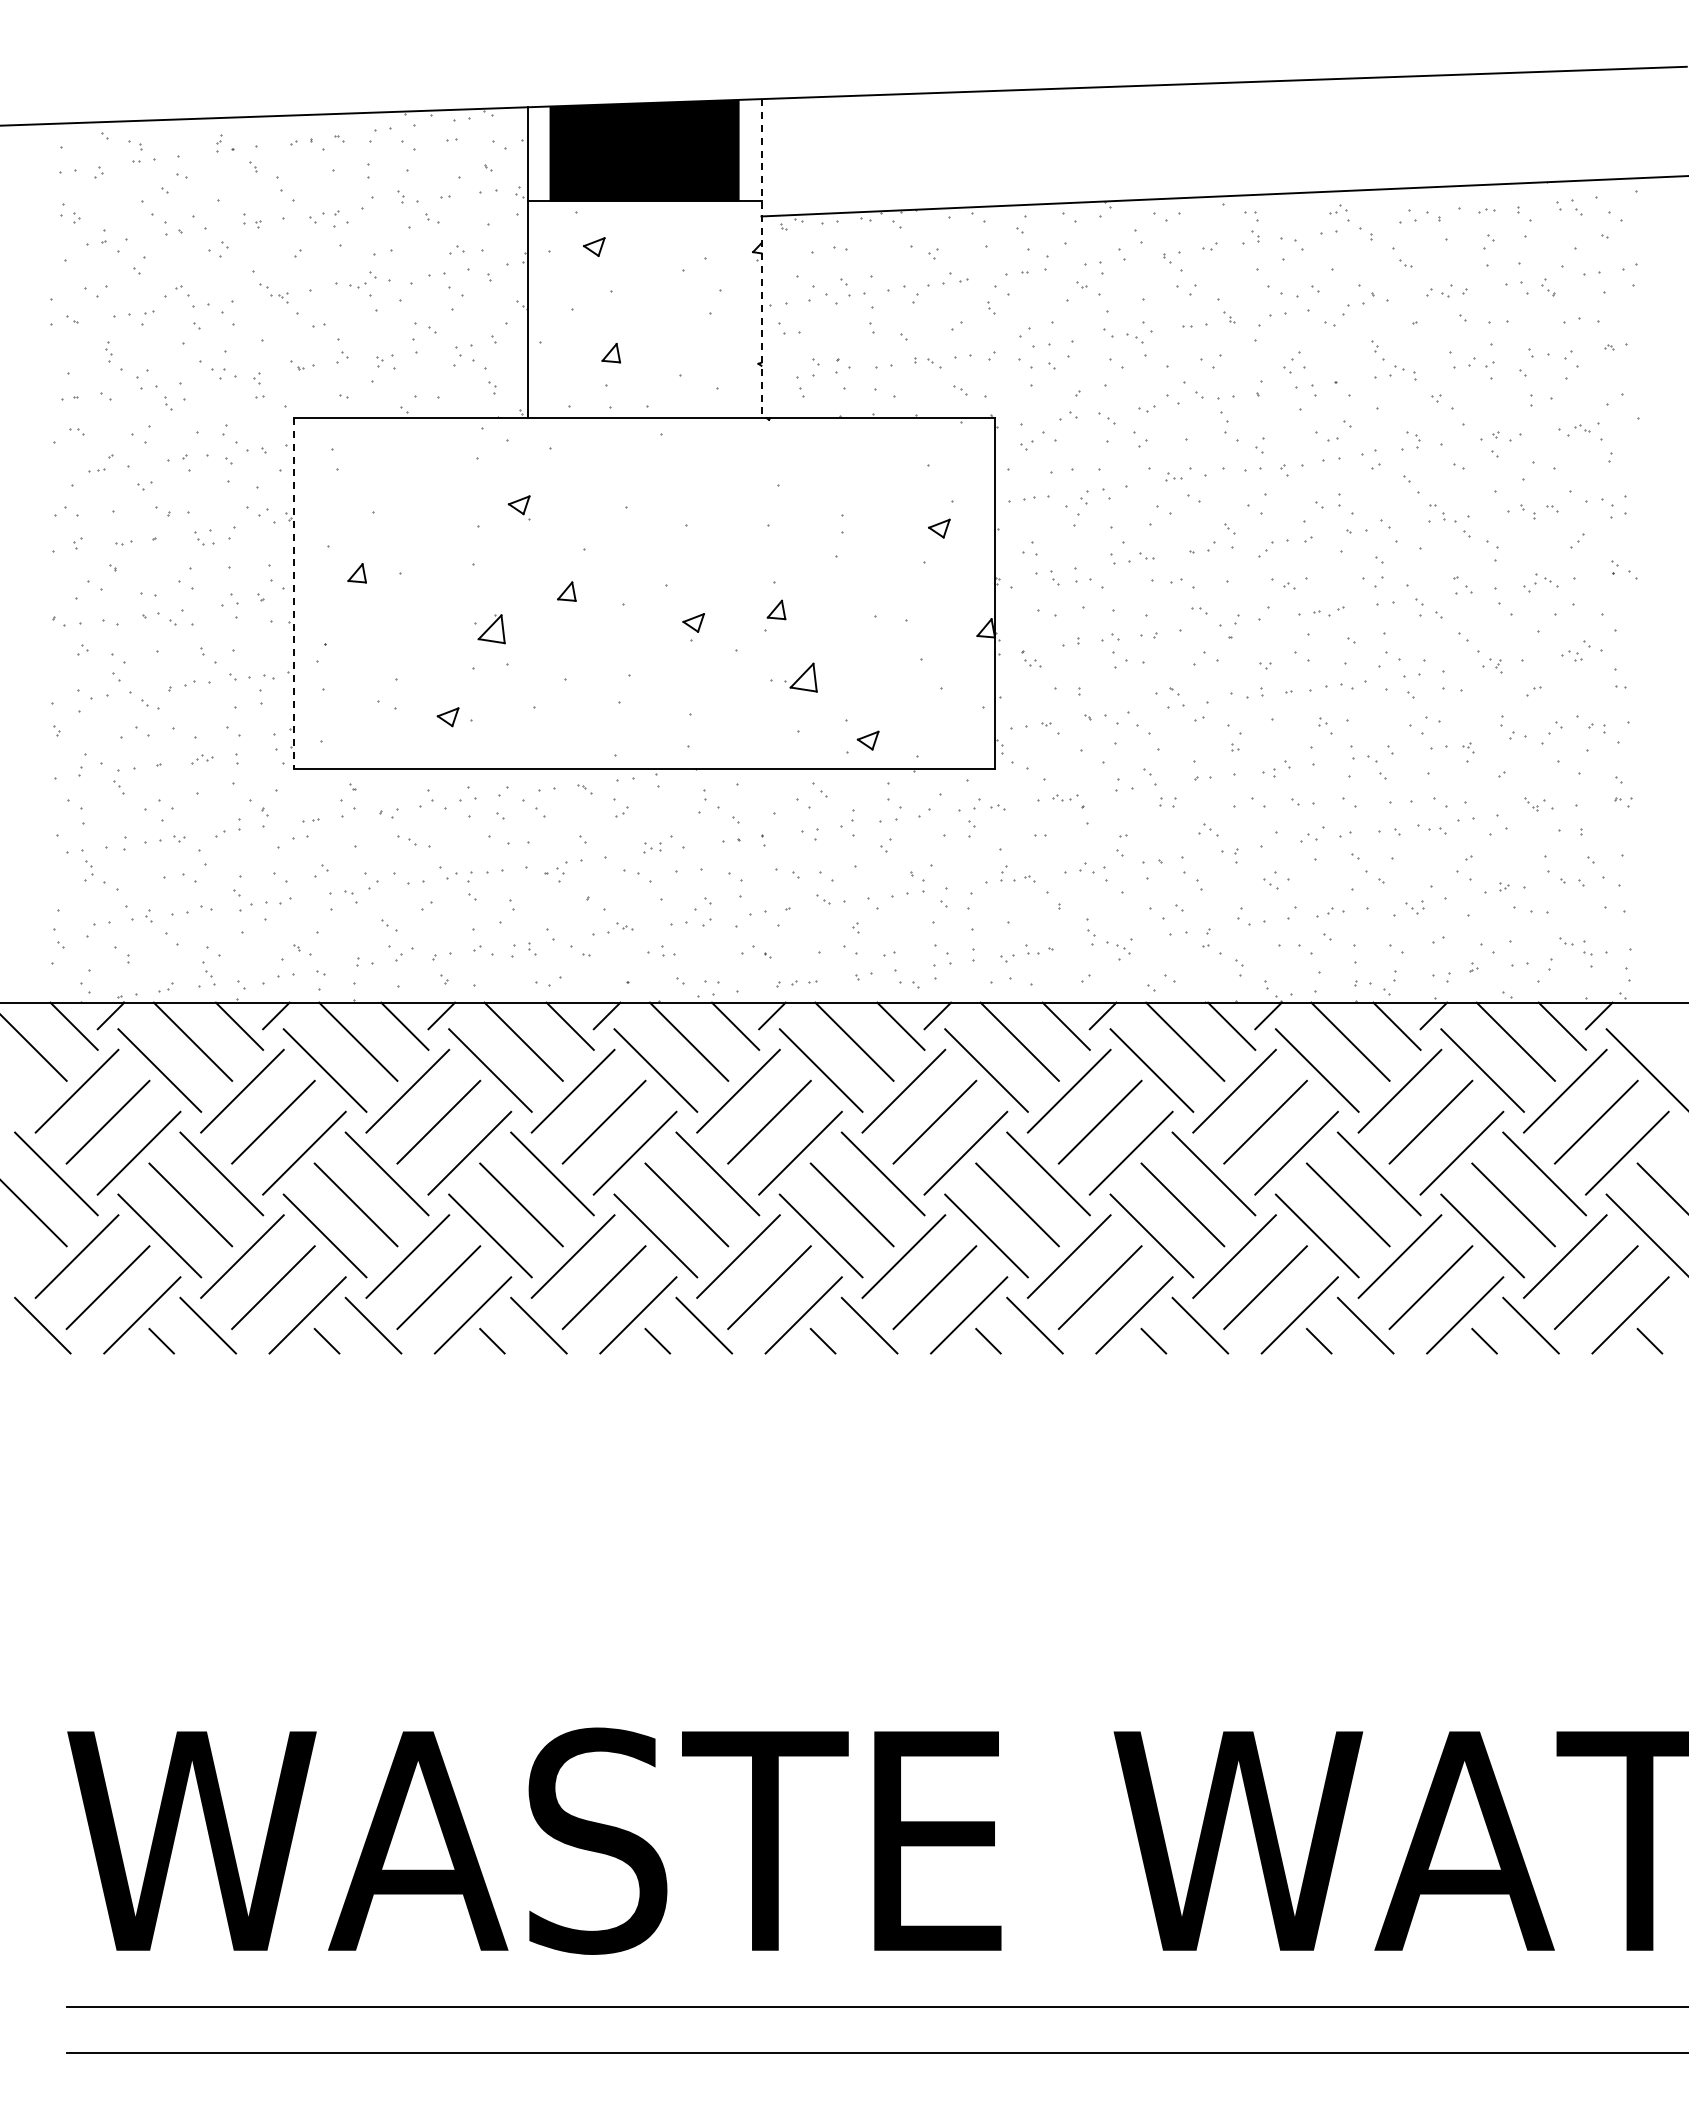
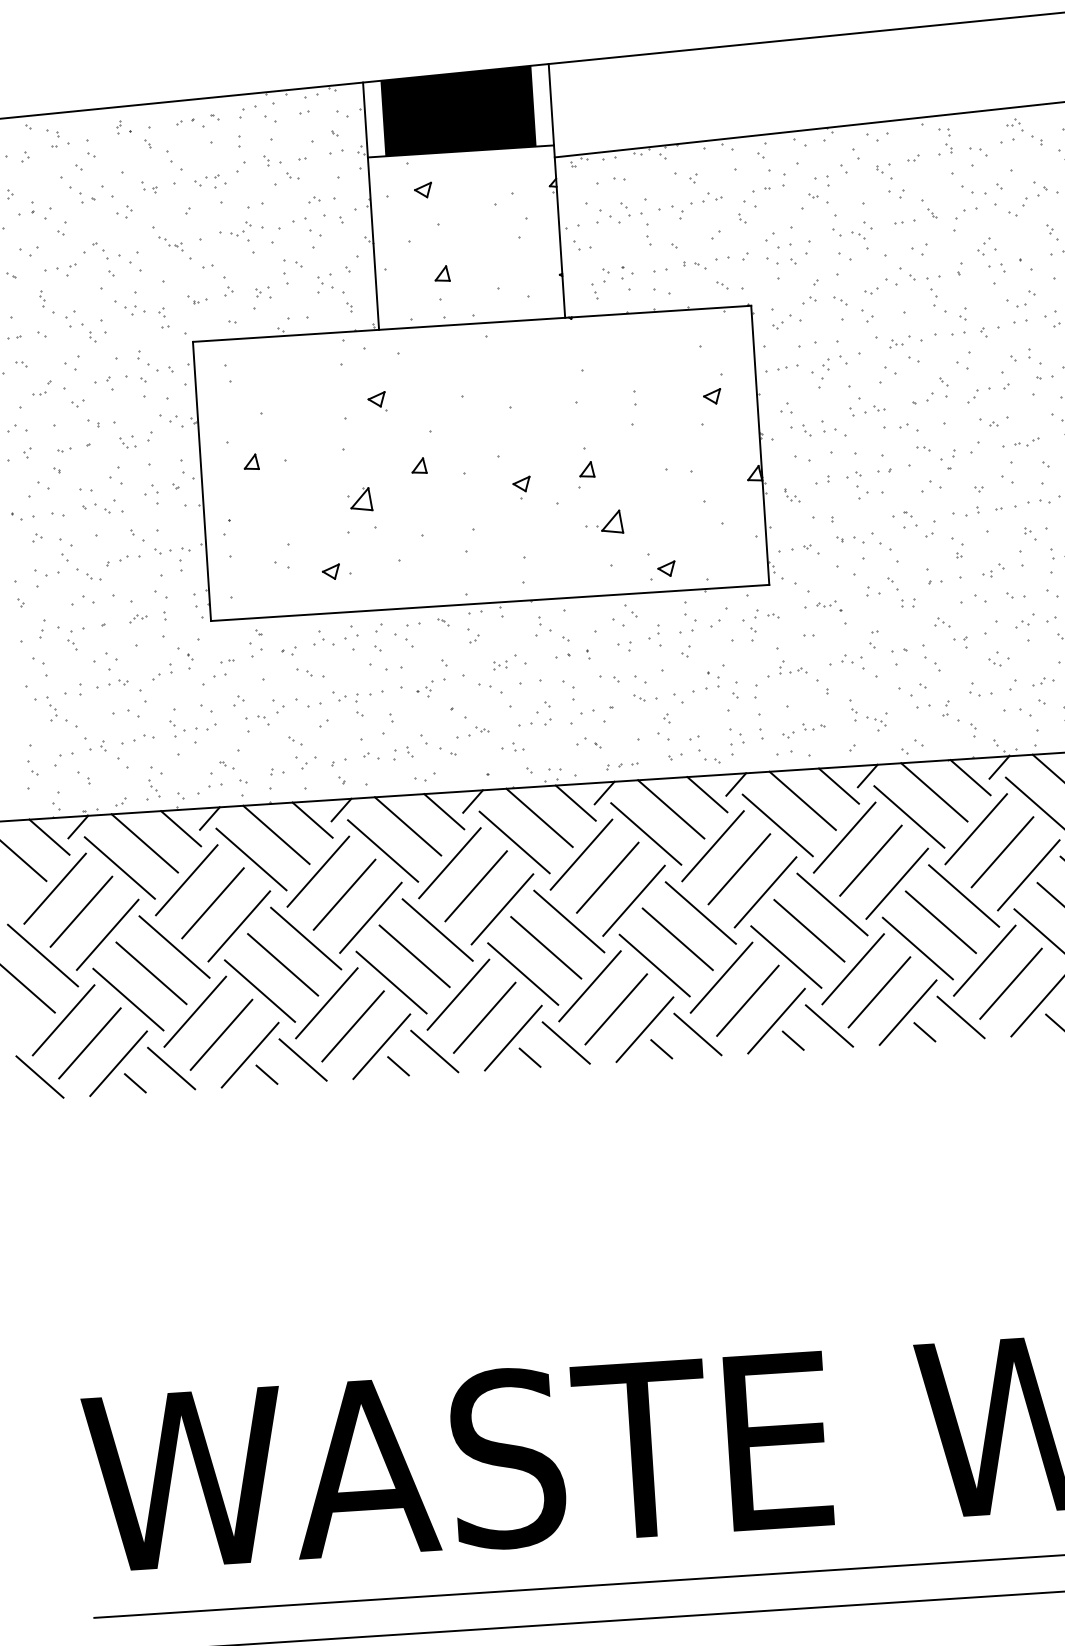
line: (761, 259) -> (556, 191), dashed -> solid
line: (293, 593) -> (201, 481), dashed -> solid

